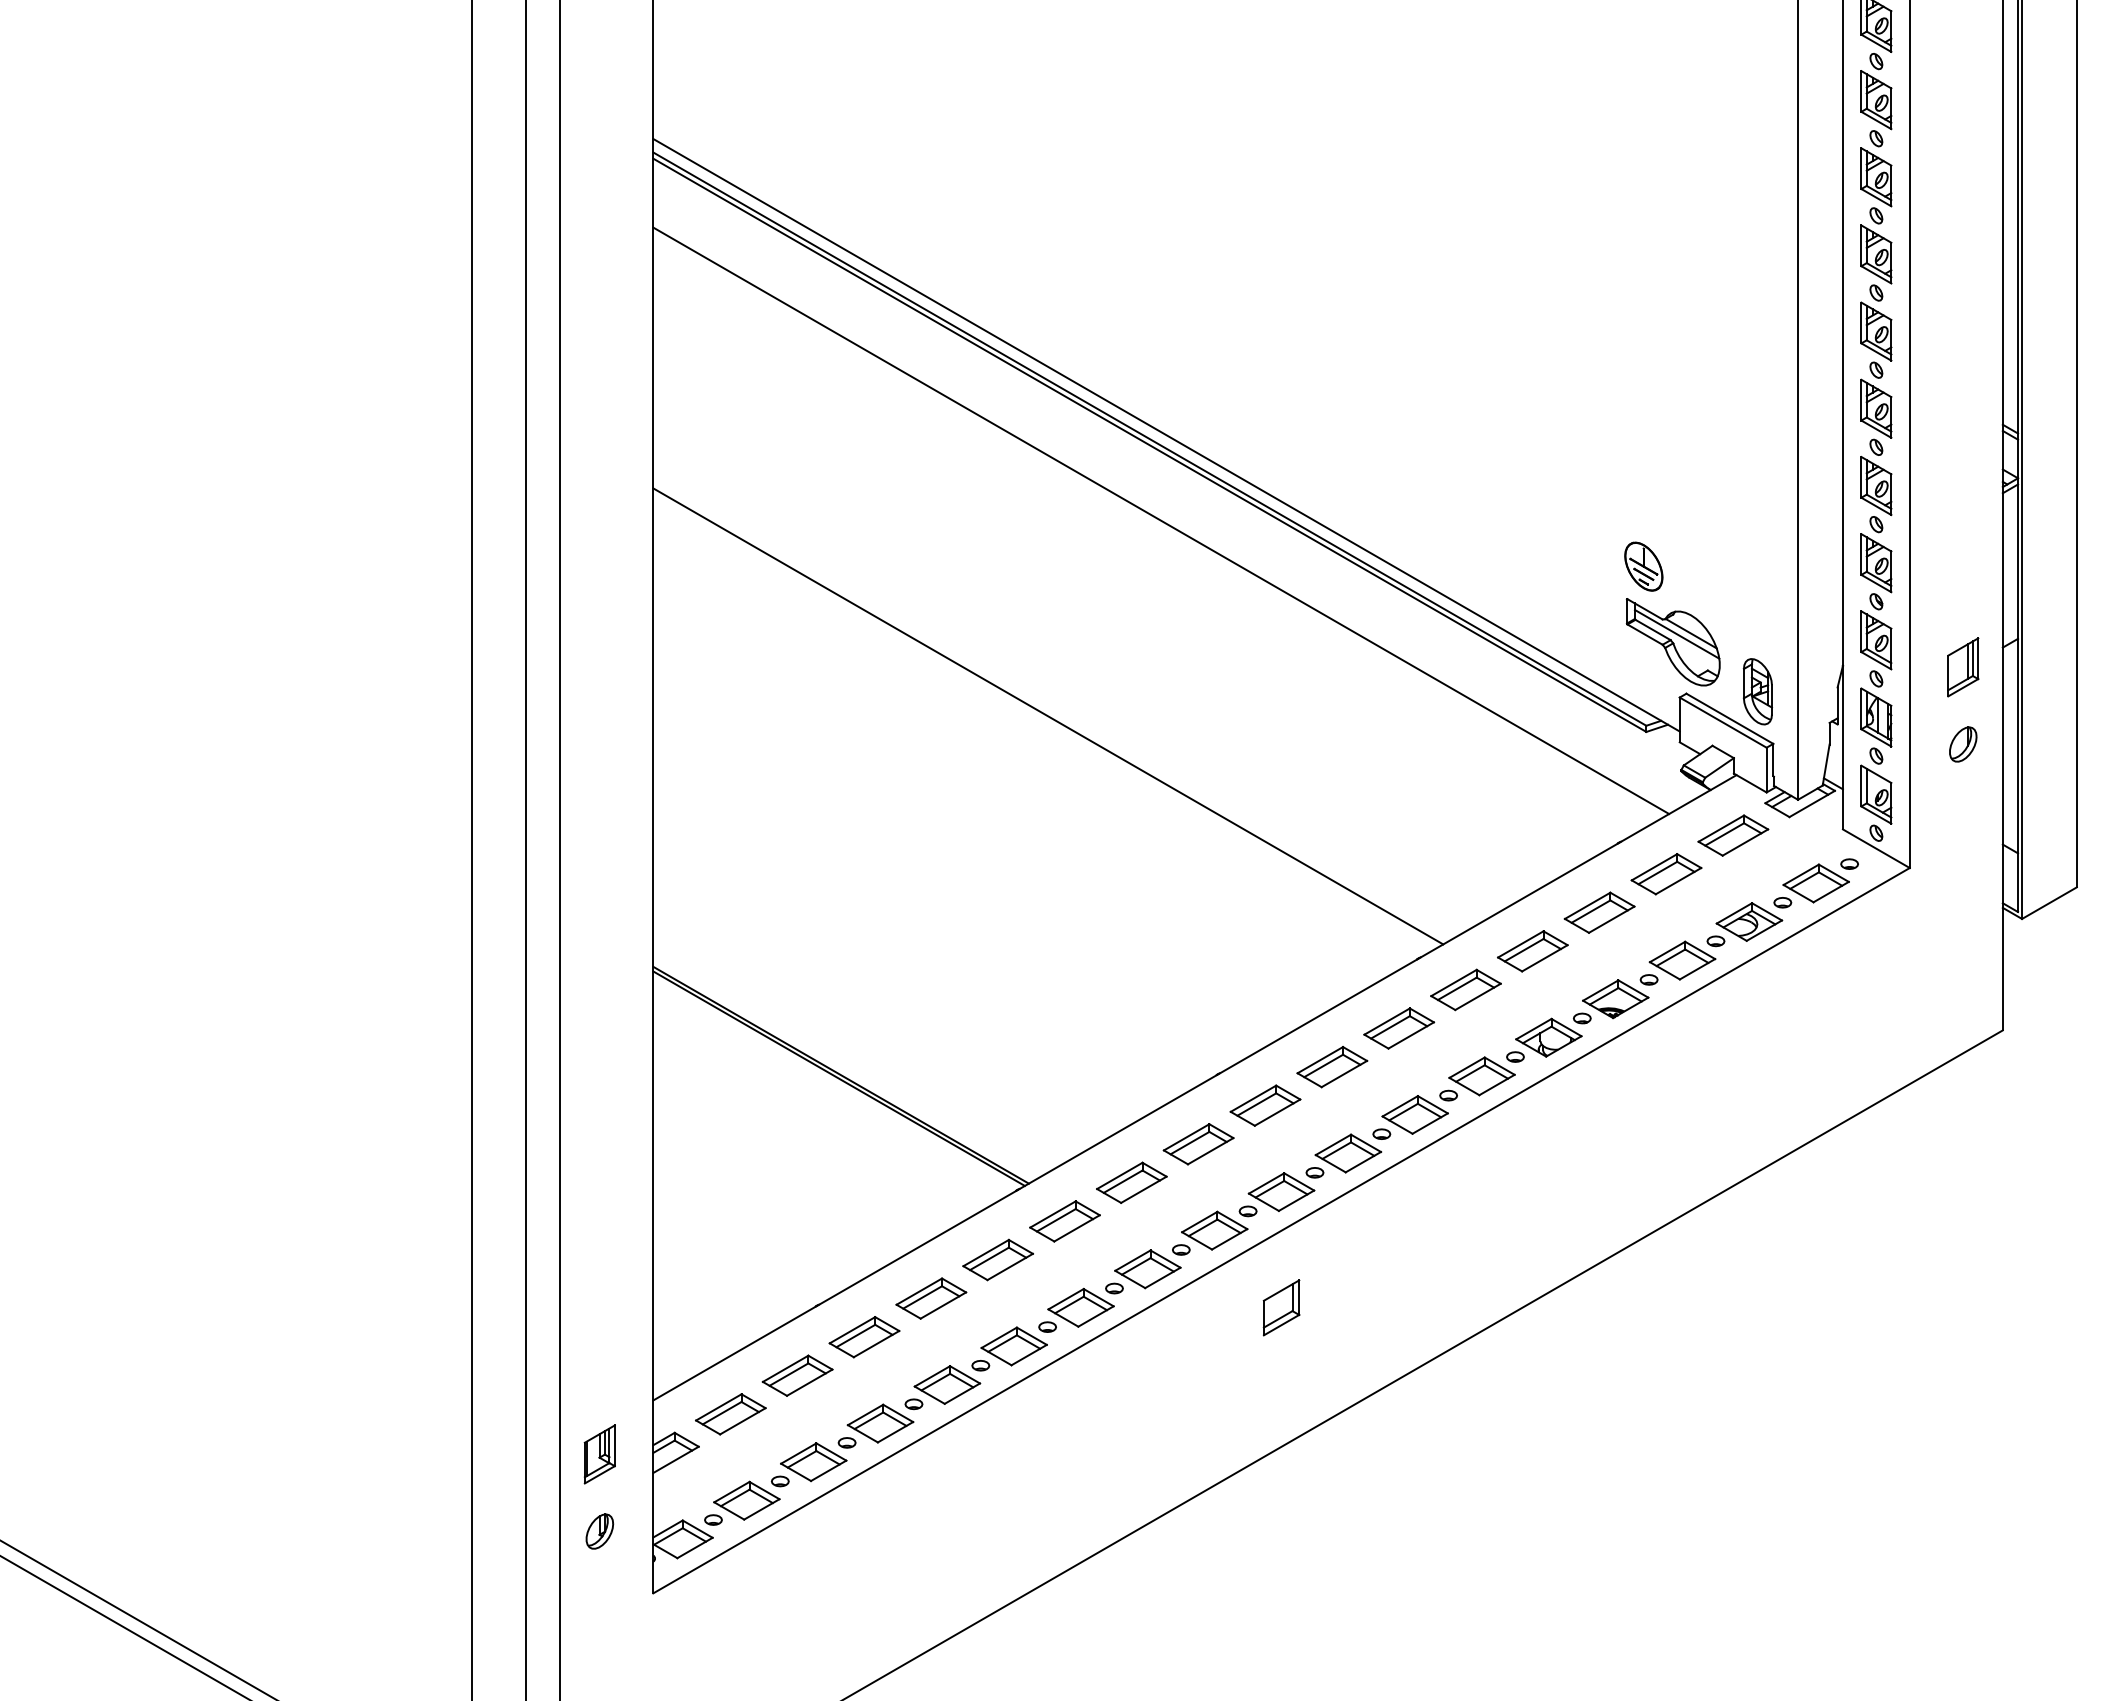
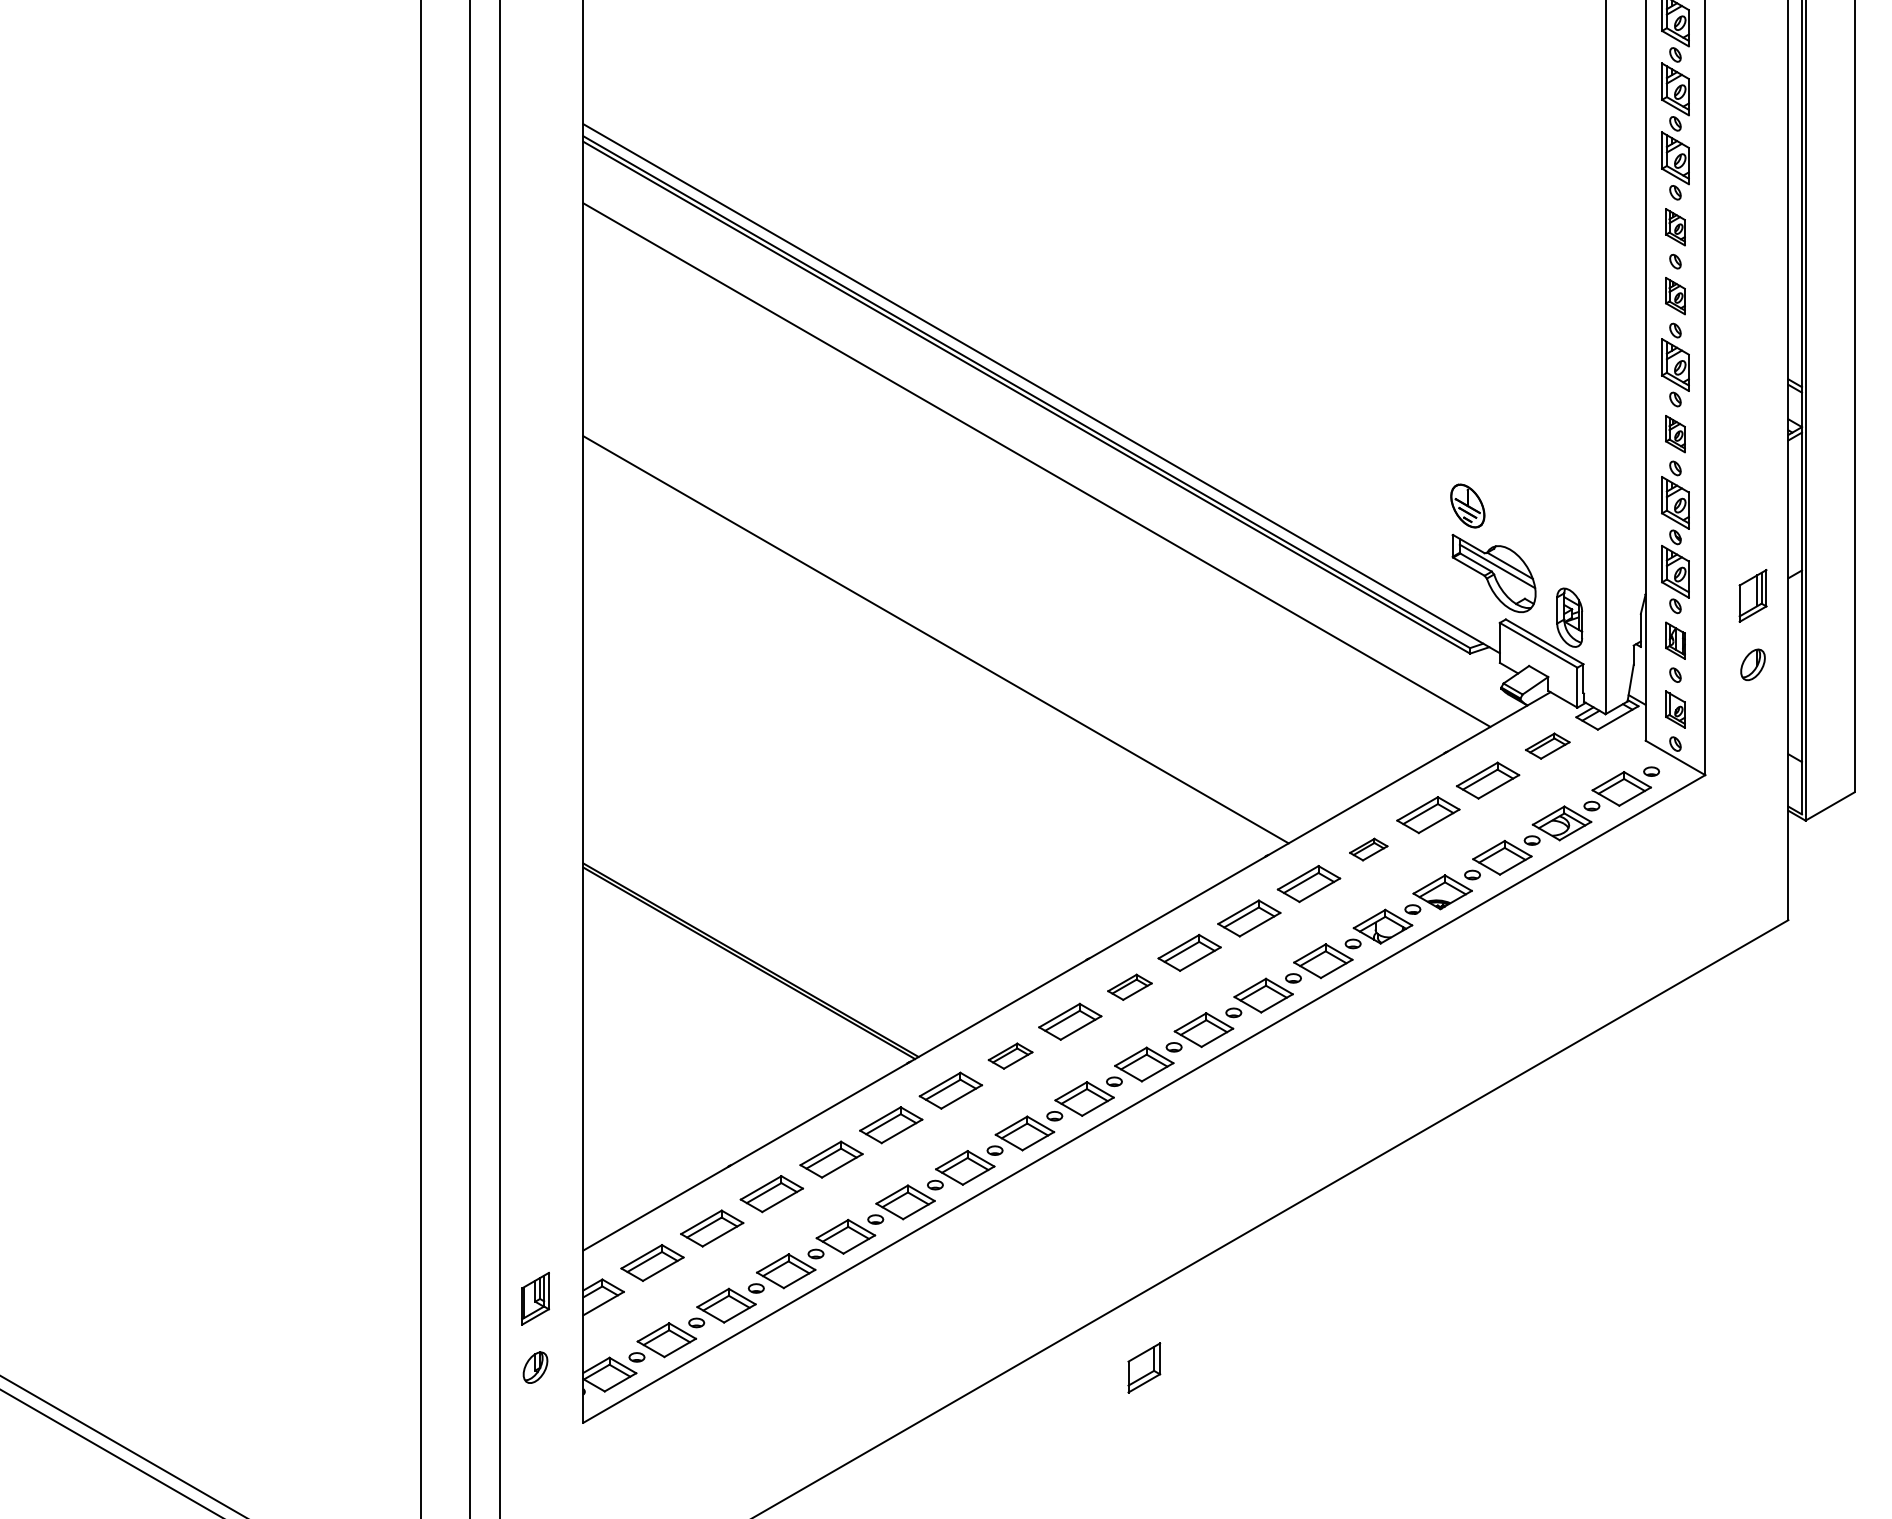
part: (1876, 254) -> (1675, 227), size x0.7
part: (1876, 331) -> (1675, 296), size x0.7
part: (1876, 486) -> (1675, 434), size x0.7
part: (1876, 717) -> (1675, 640), size x0.7
part: (1876, 794) -> (1675, 709), size x0.7
part: (1733, 835) -> (1547, 746), size x0.7
part: (1532, 951) -> (1368, 849), size x0.6
part: (1265, 1105) -> (1129, 987), size x0.7
part: (1131, 1182) -> (1010, 1055), size x0.7
part: (1281, 1307) -> (1144, 1367), moved

